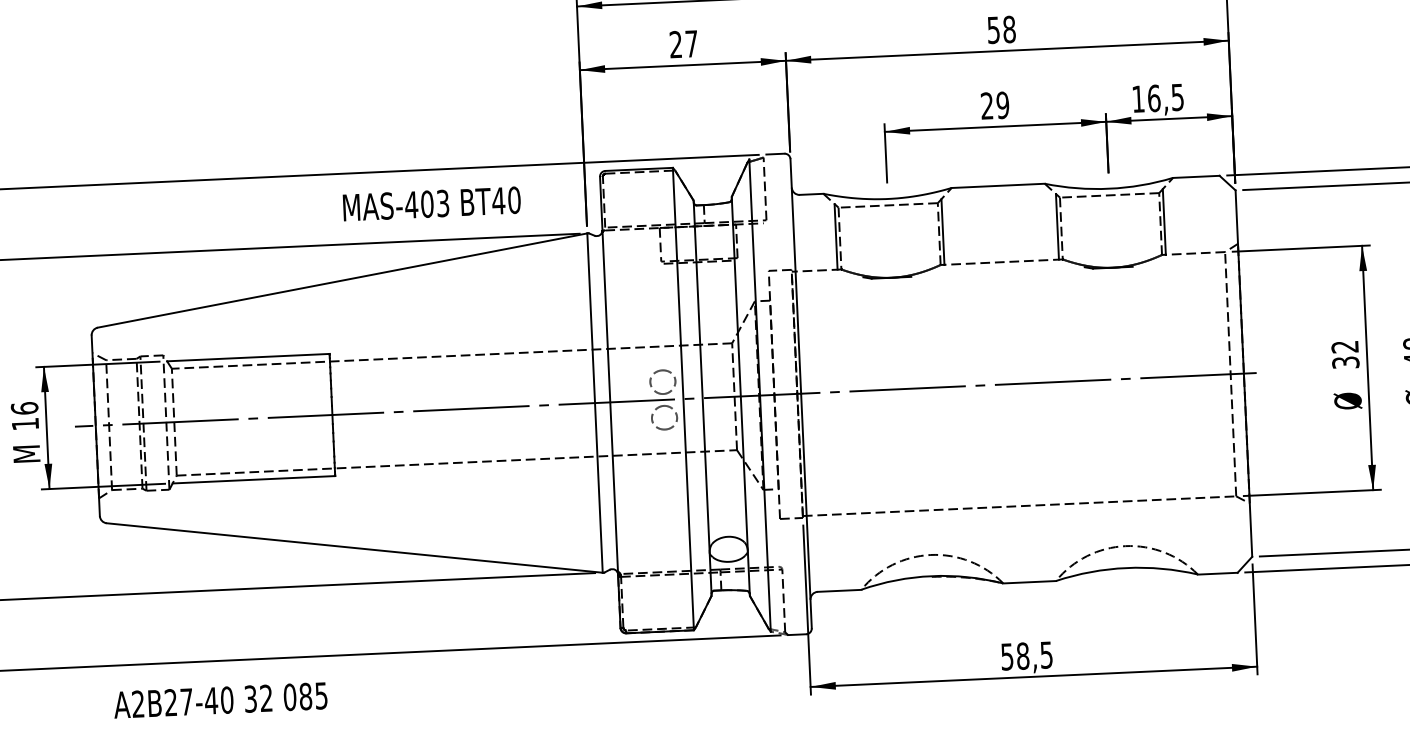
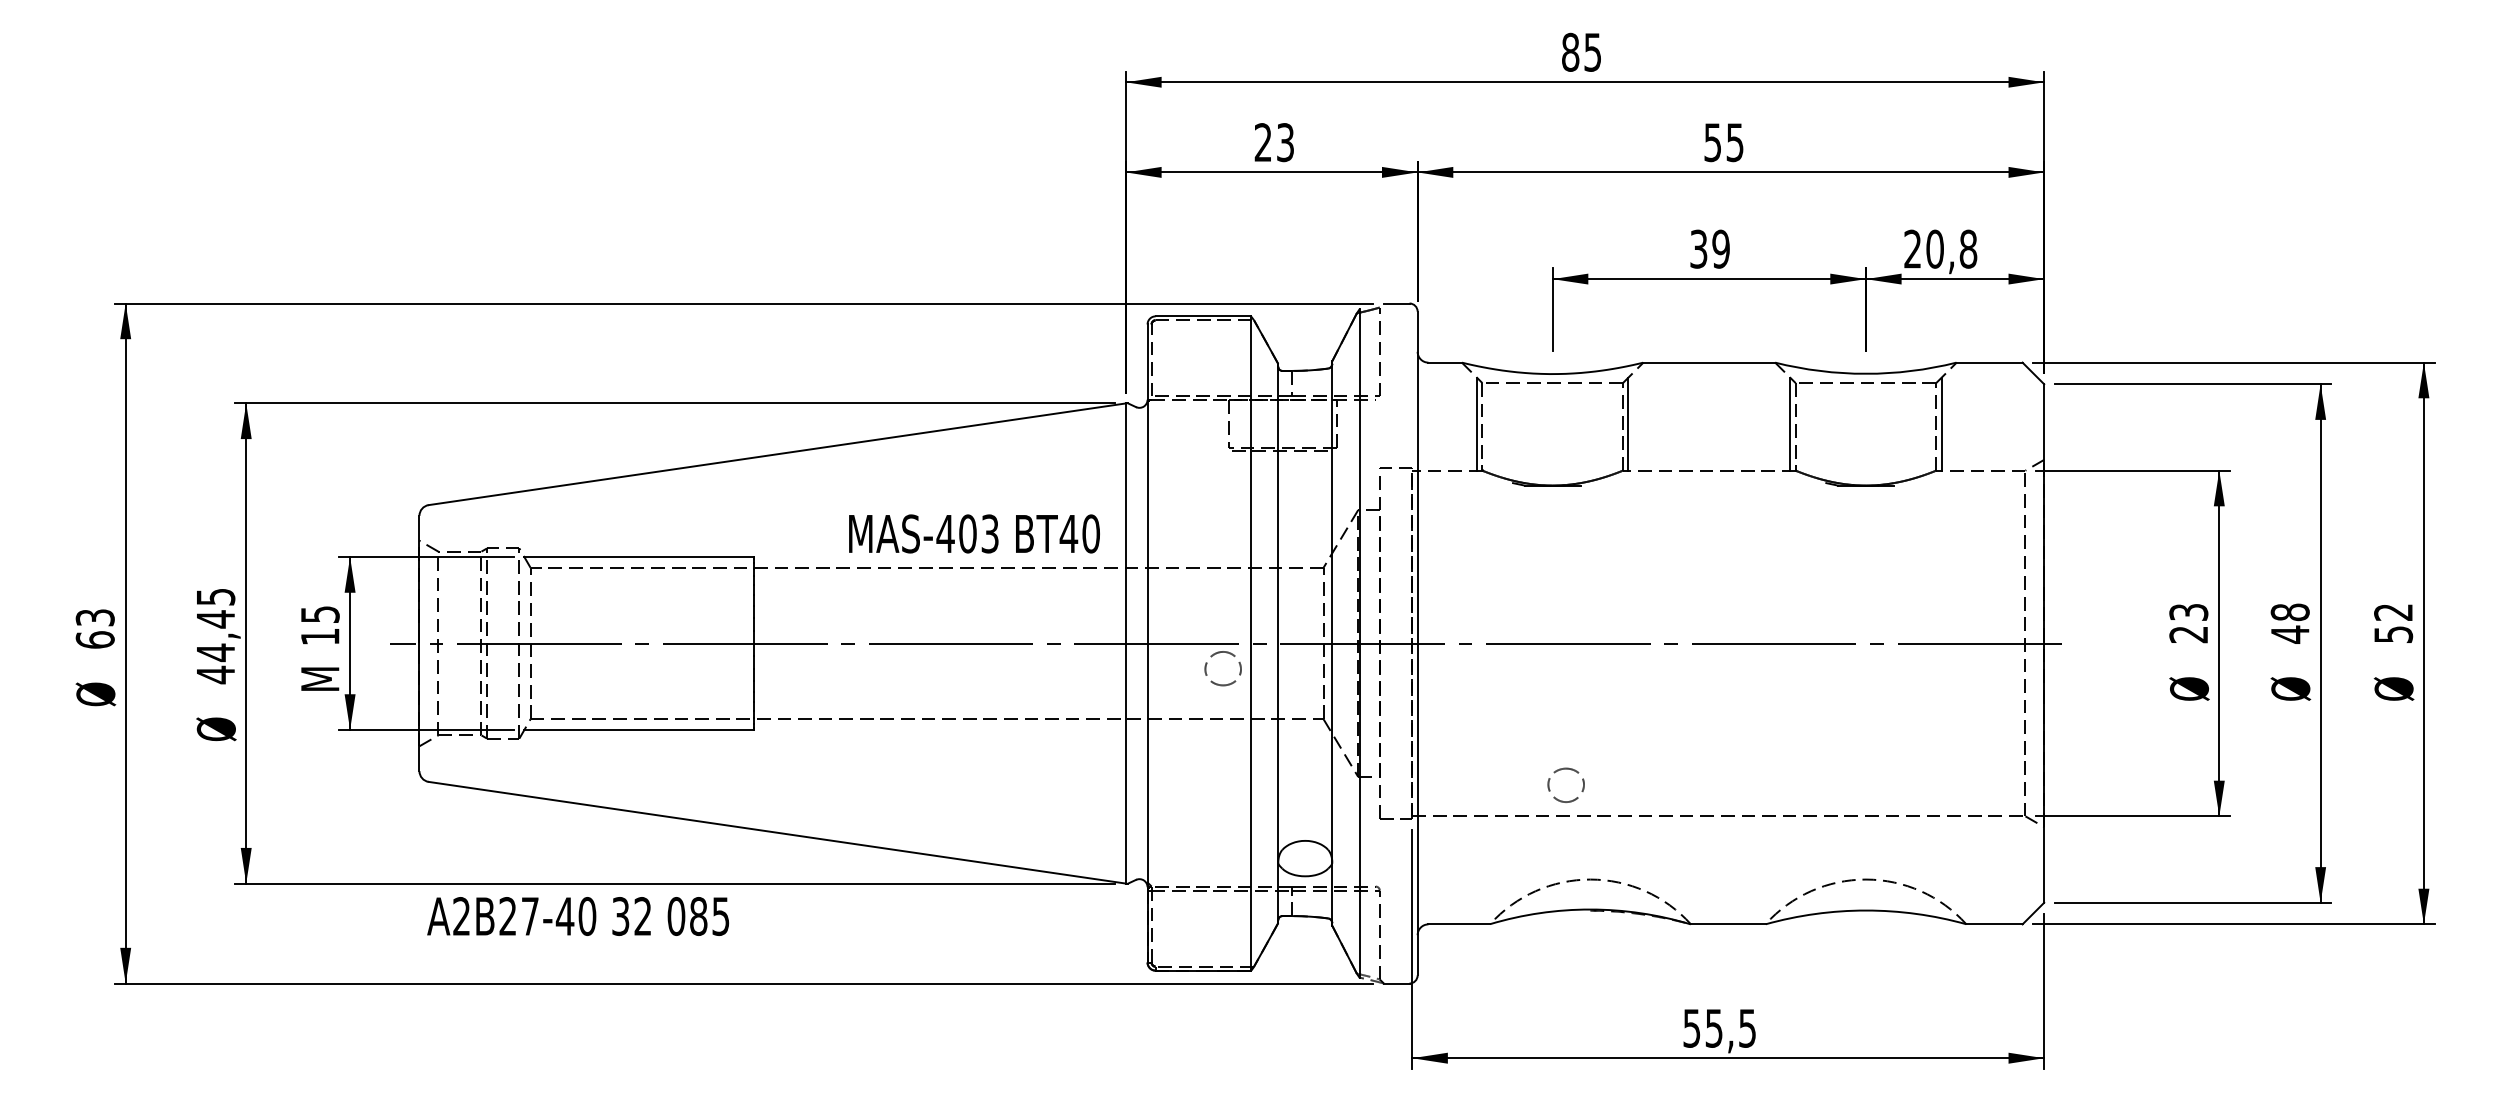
text: (1008, 29) -> (1734, 142), 58 -> 55
text: (691, 43) -> (1285, 142), 27 -> 23
text: (1157, 97) -> (1940, 248), 16,5 -> 20,8
text: (986, 106) -> (1698, 249), 29 -> 39
text: (431, 203) -> (974, 533), moved
text: (1345, 354) -> (2188, 623), 32 -> 23
part: (659, 371) -> (1561, 770), moved
text: (24, 408) -> (319, 614), 16 -> 15
text: (1022, 655) -> (1713, 1027), 58,5 -> 55,5
text: (220, 700) -> (578, 916), moved

